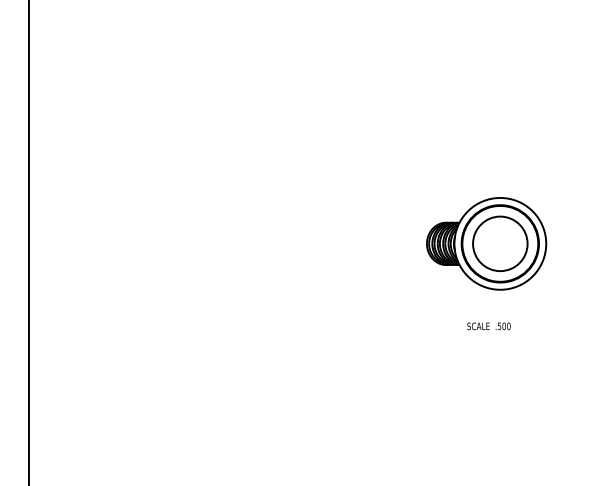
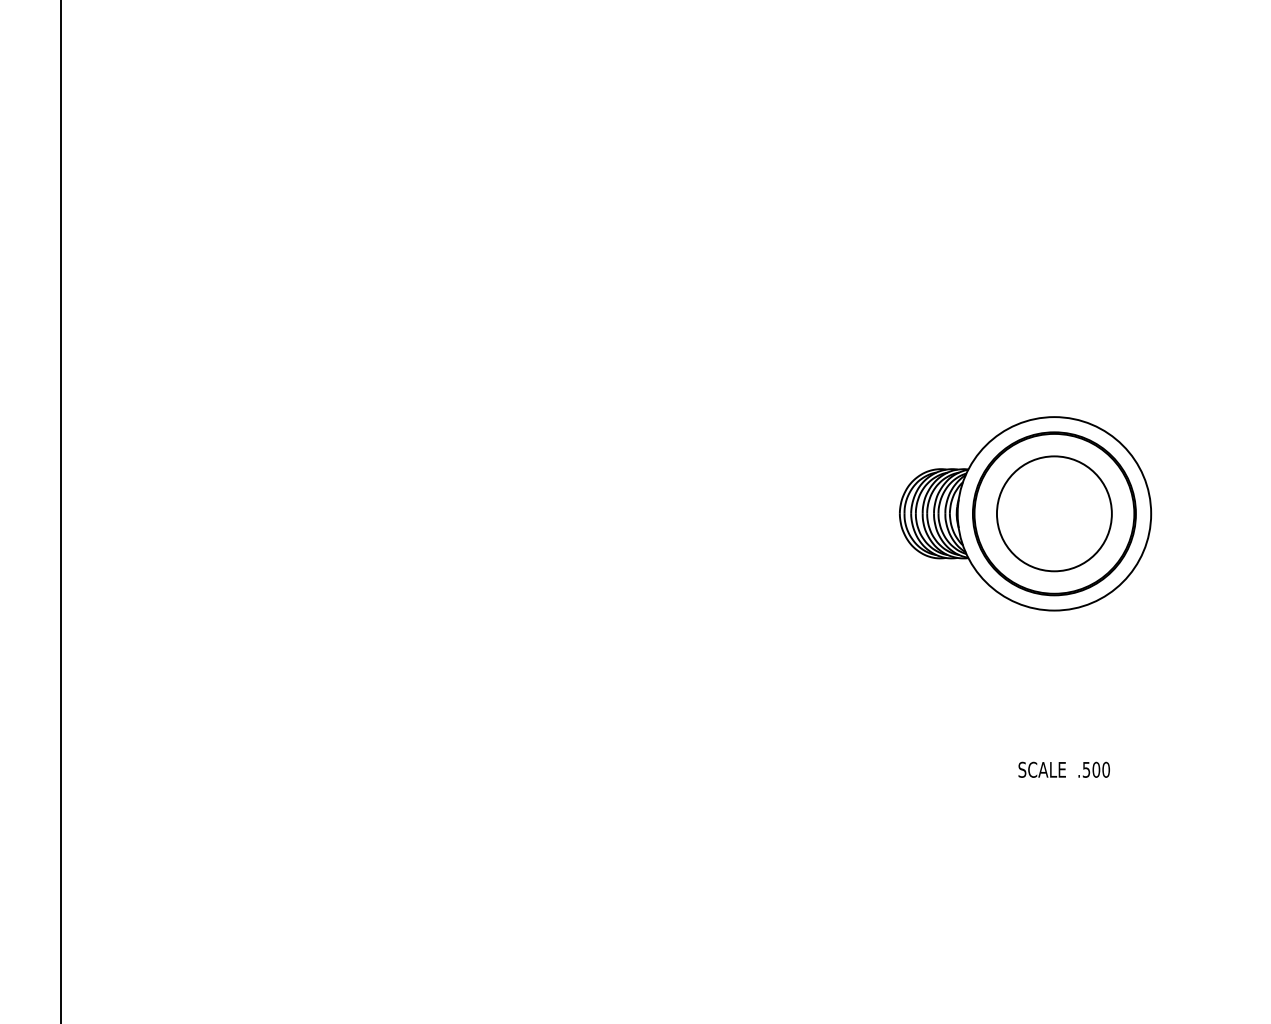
text: (488, 326) -> (1063, 770), moved

